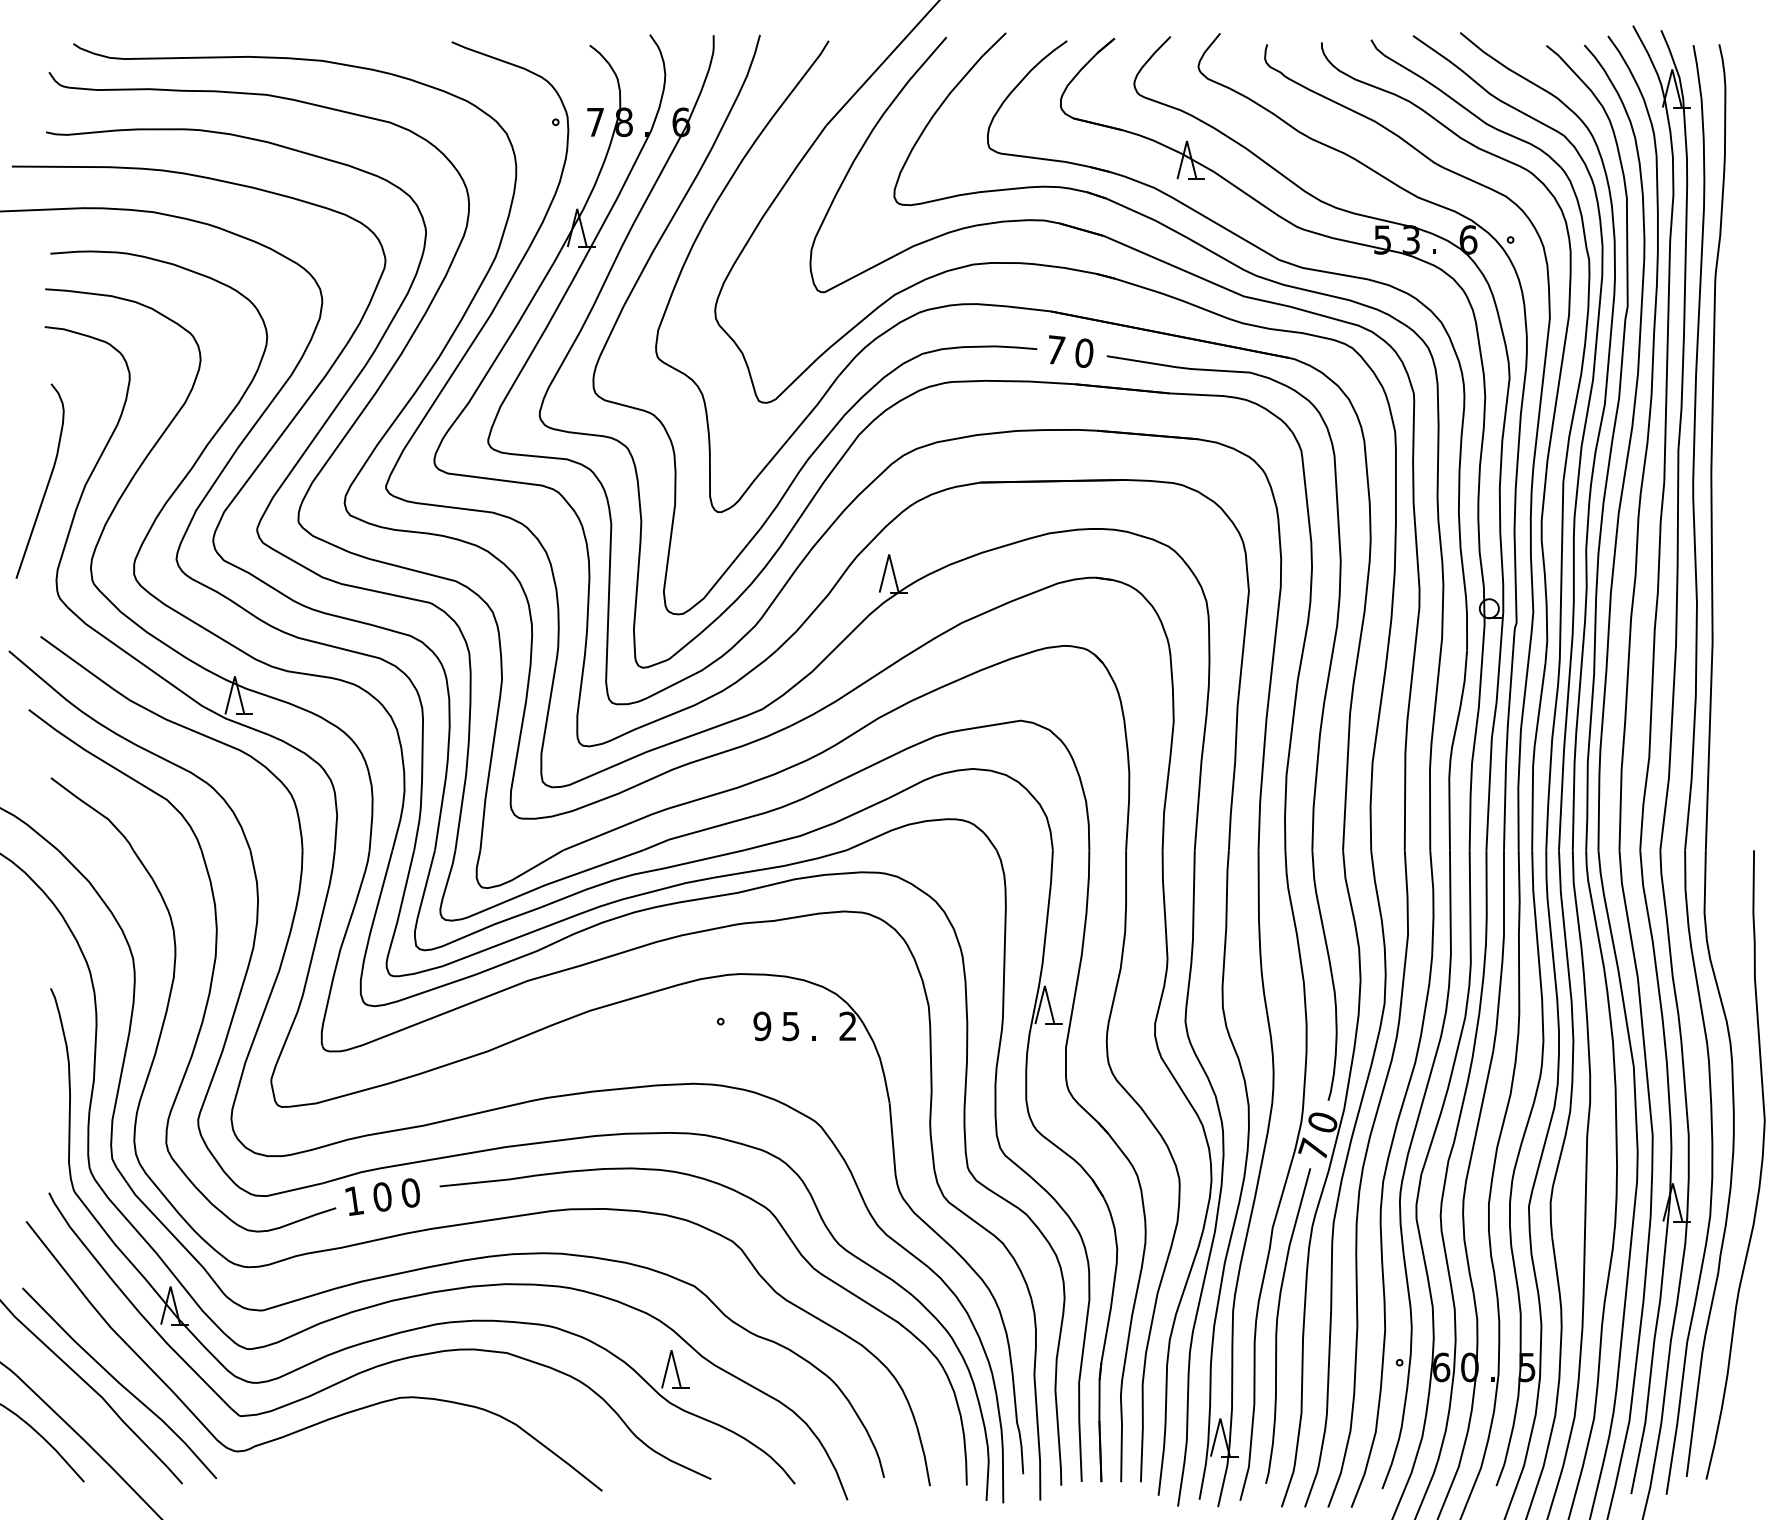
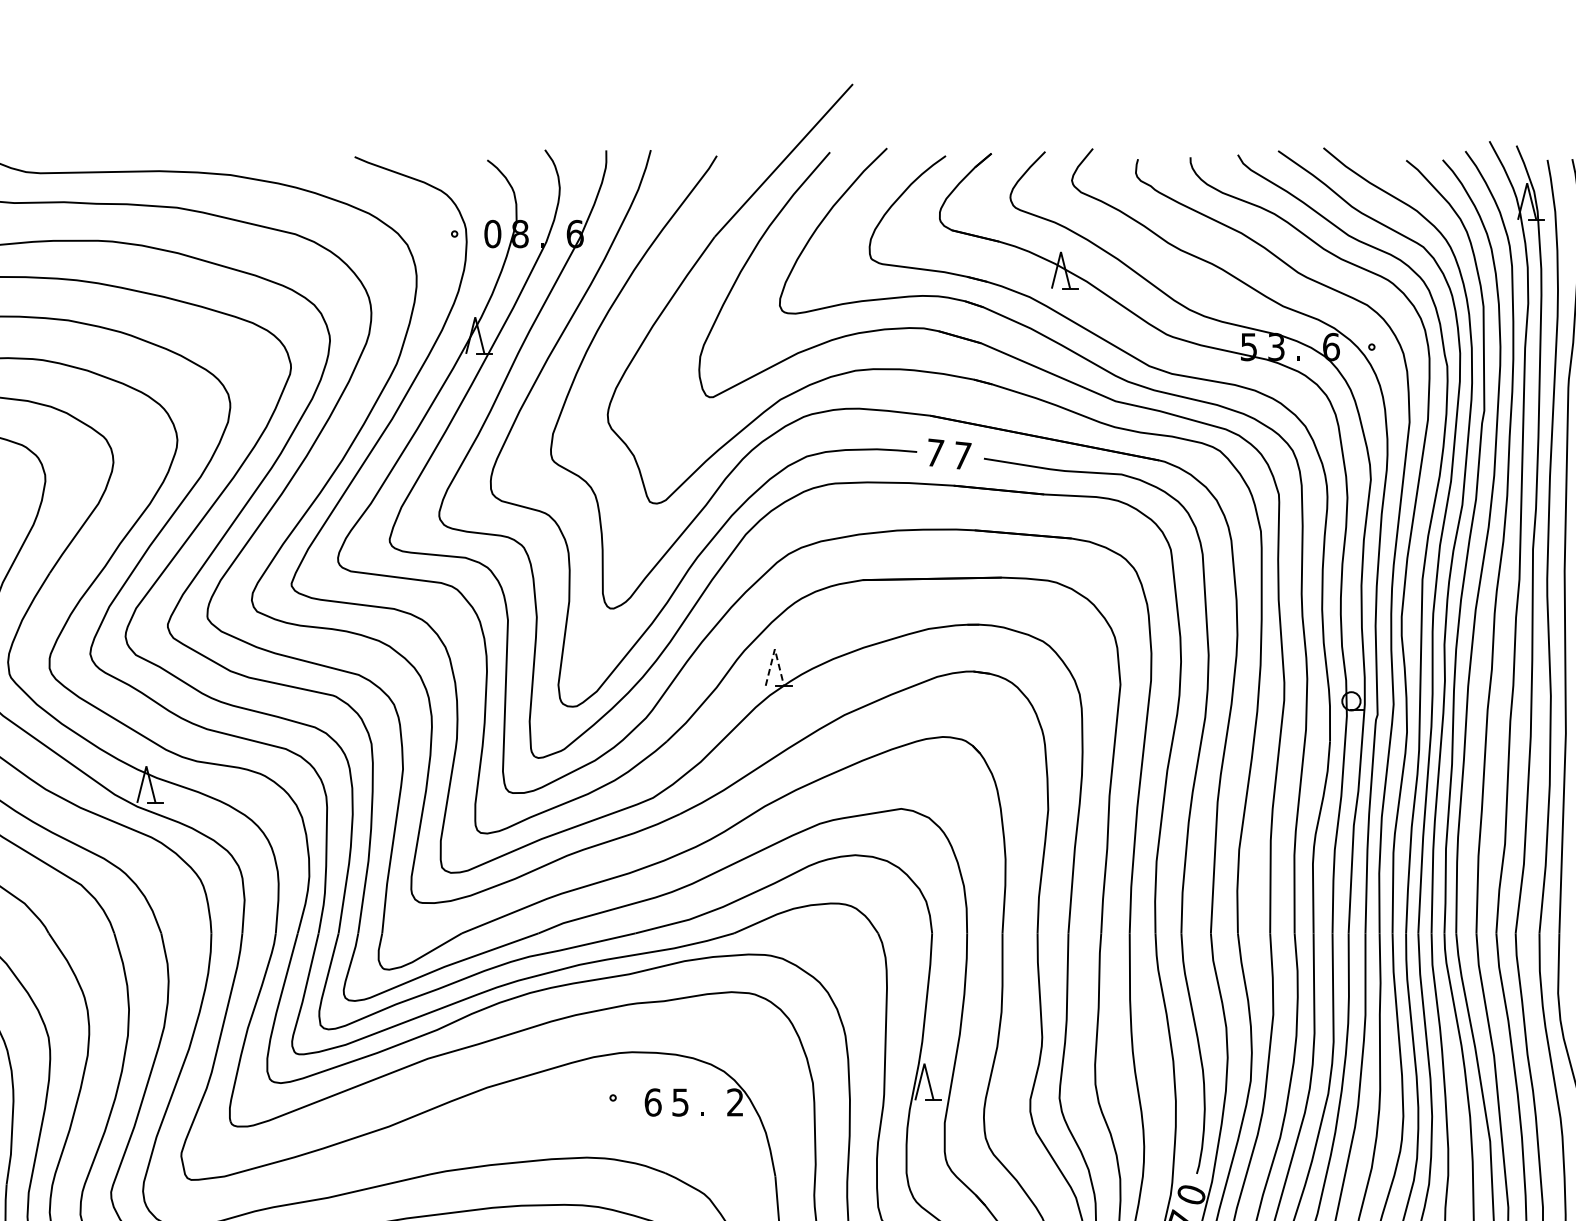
text: (595, 122) -> (492, 234), 7 -> 0
text: (1084, 352) -> (962, 455), 0 -> 7
line: (889, 554) -> (775, 649), solid -> dashed
text: (762, 1026) -> (653, 1102), 9 -> 6

